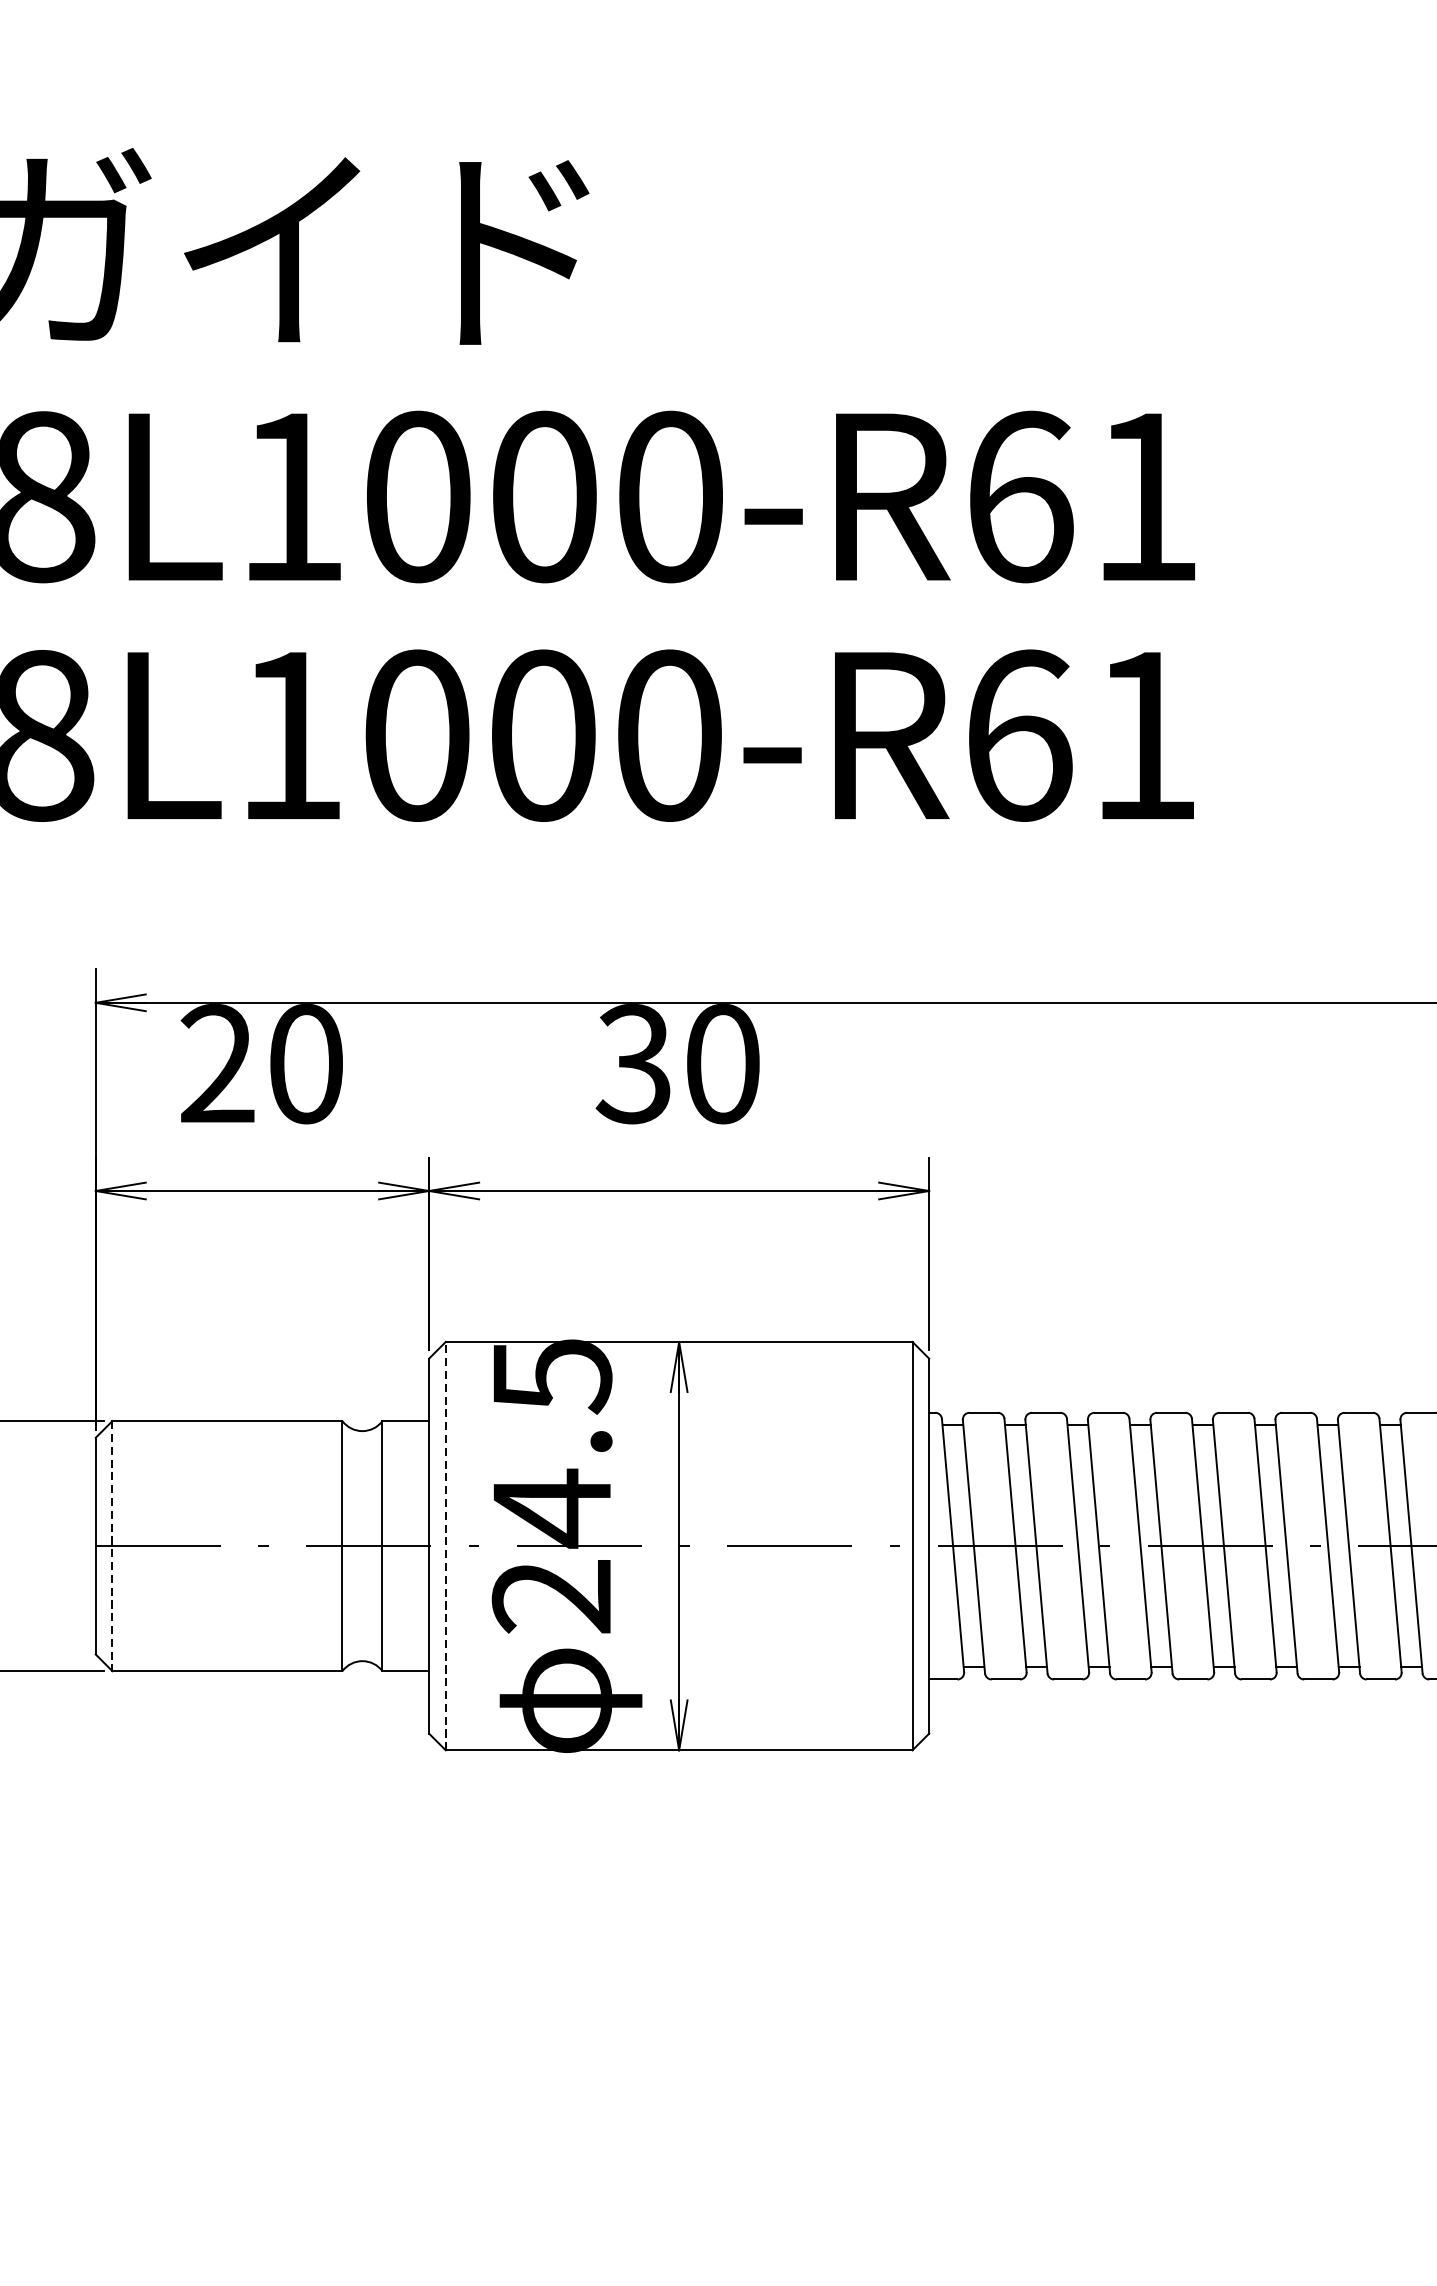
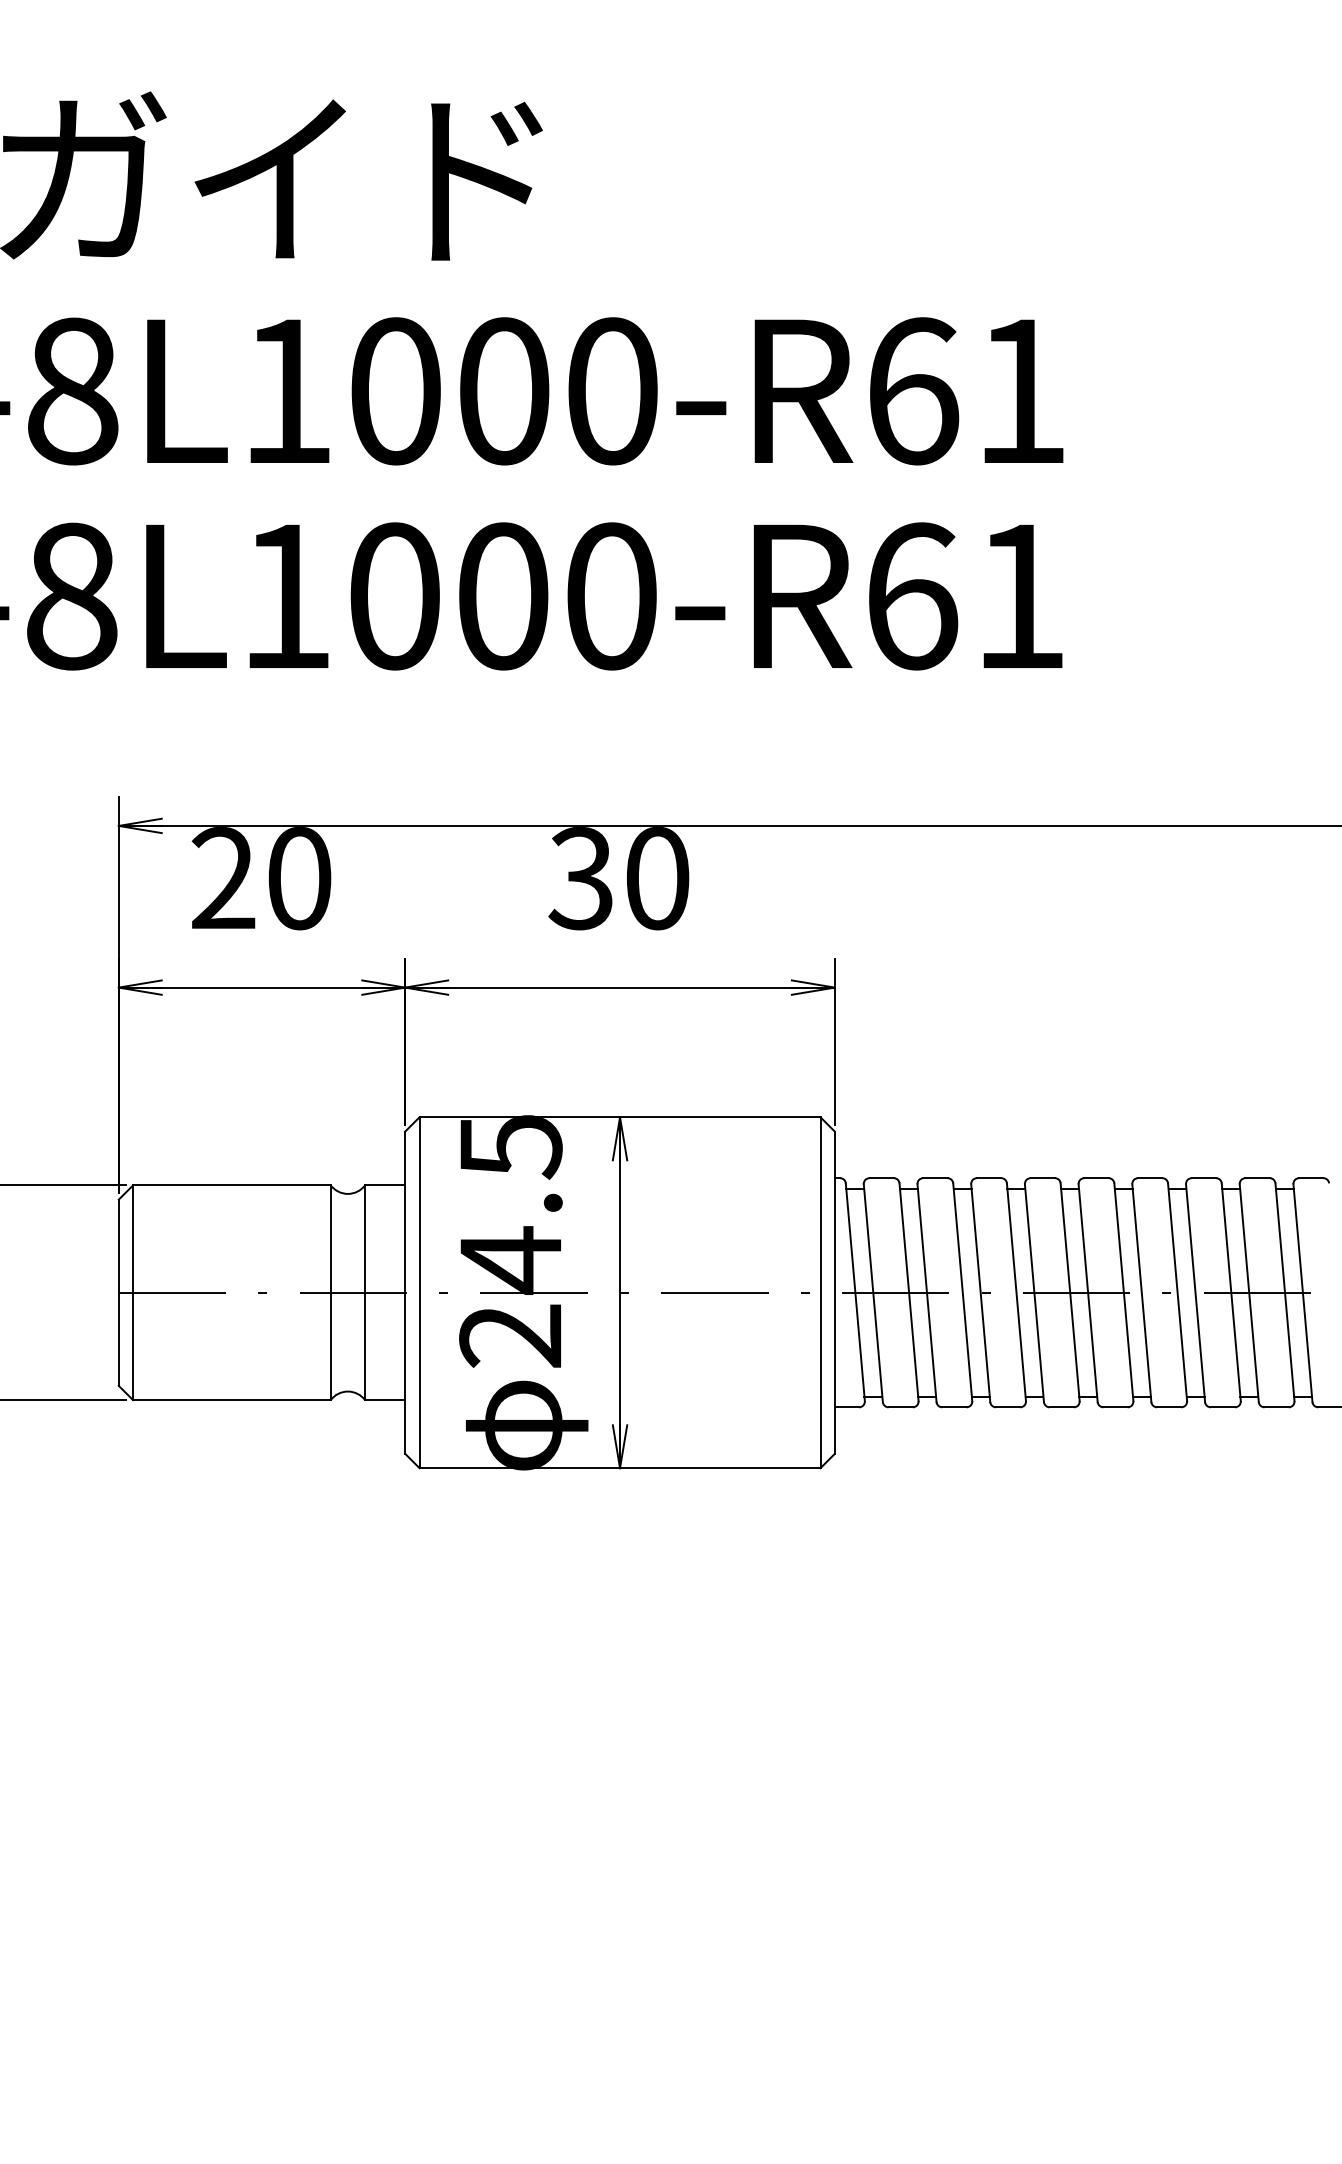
line: (445, 1545) -> (419, 1292), dashed -> solid
line: (112, 1547) -> (133, 1293), dashed -> solid

